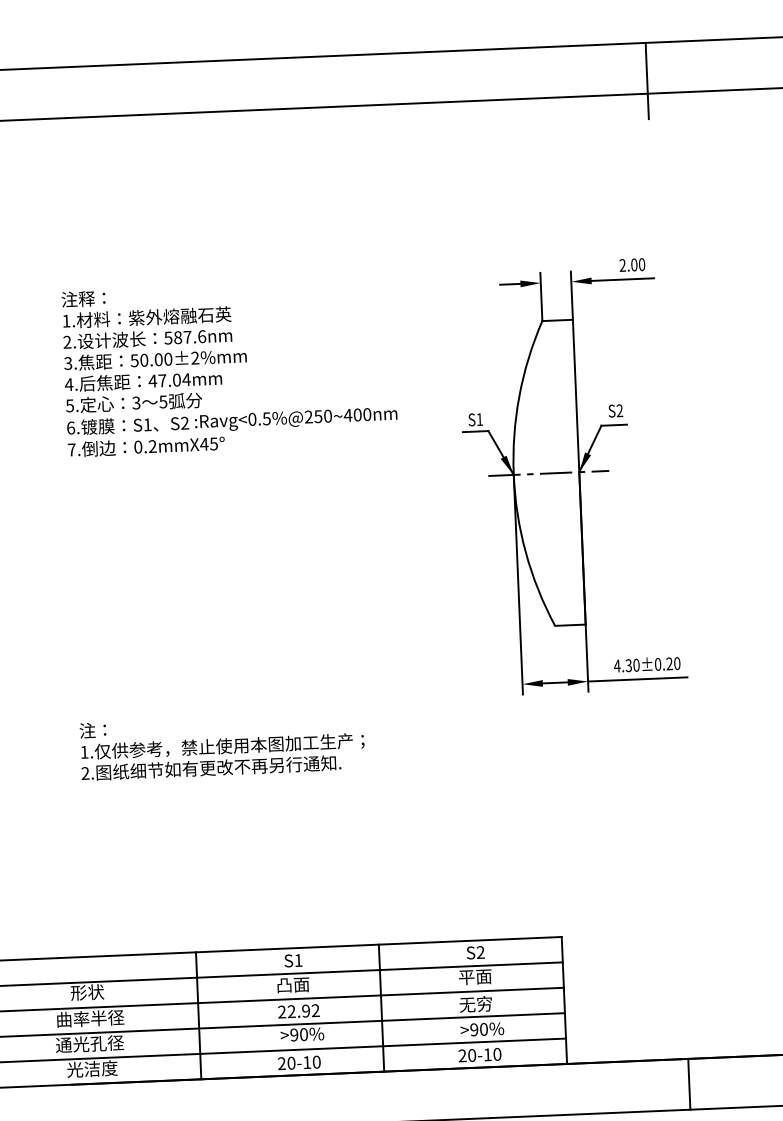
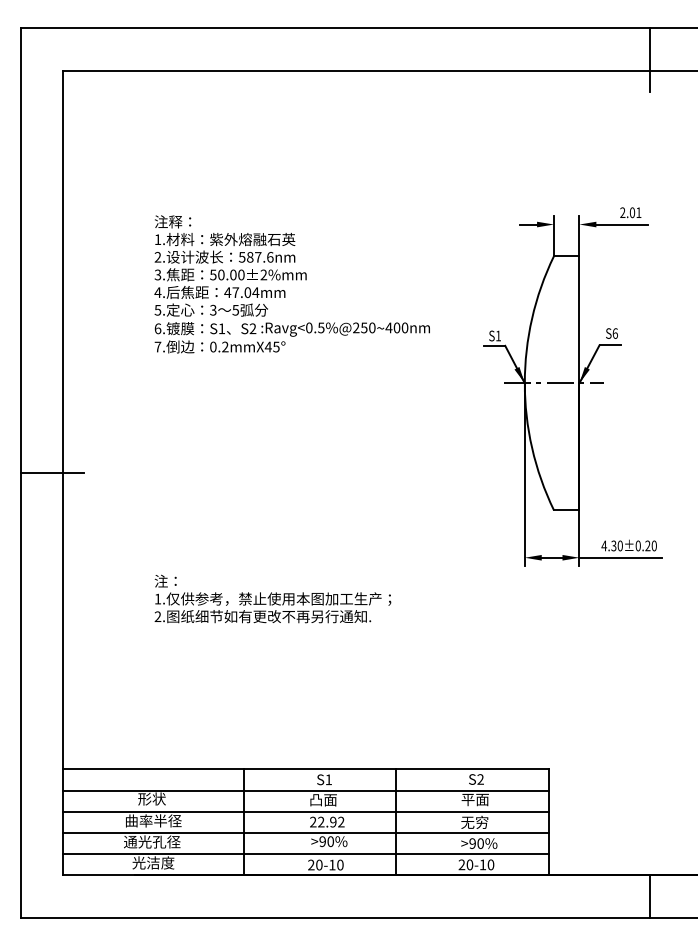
text: (641, 264) -> (638, 212), 2.00 -> 2.01
text: (618, 410) -> (614, 333), S2 -> S6

